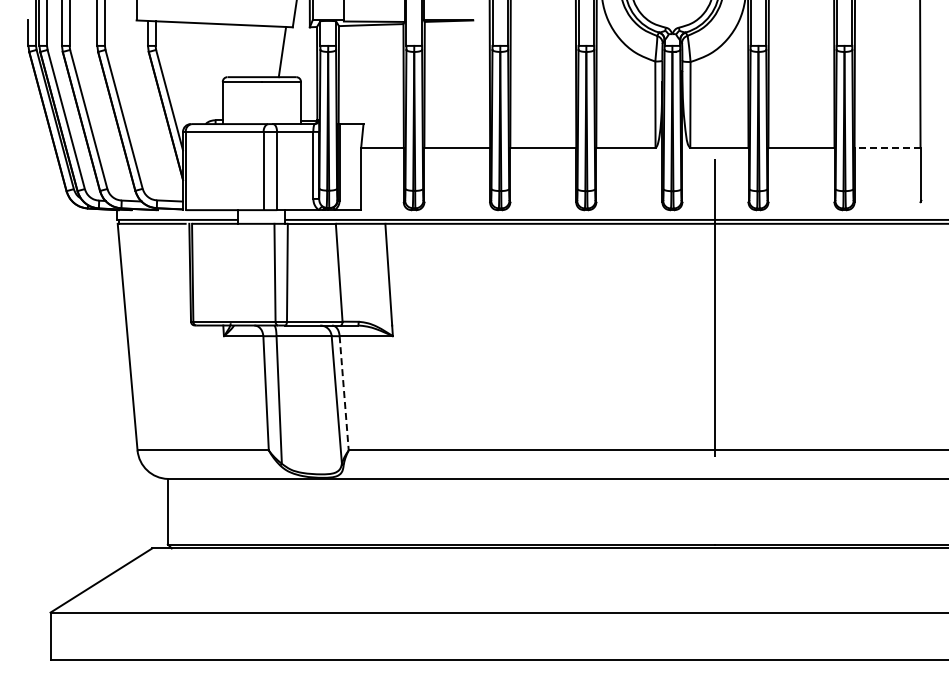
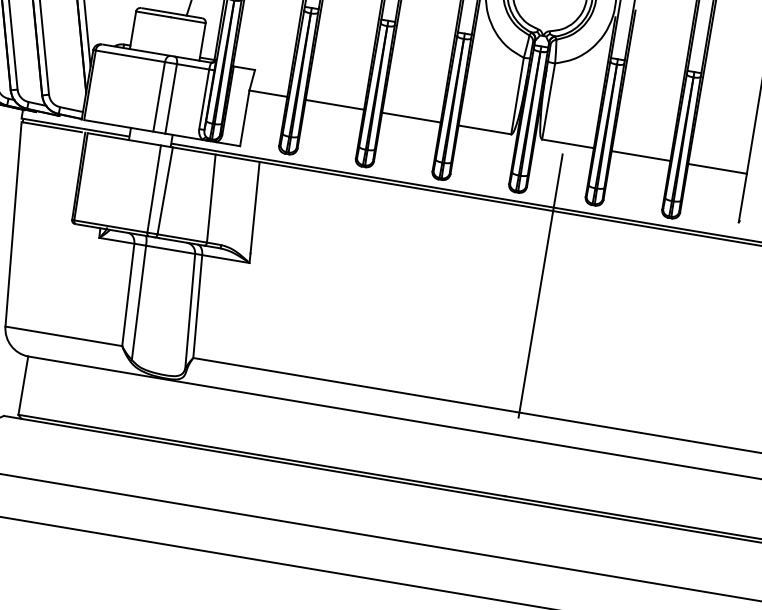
line: (887, 147) -> (717, 168), dashed -> solid
line: (344, 393) -> (198, 306), dashed -> solid

